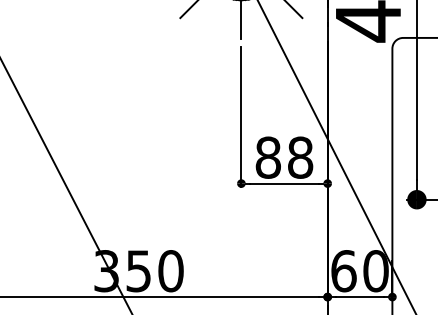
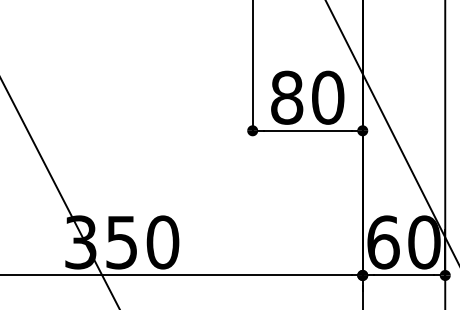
text: (300, 157) -> (328, 97), 88 -> 80

